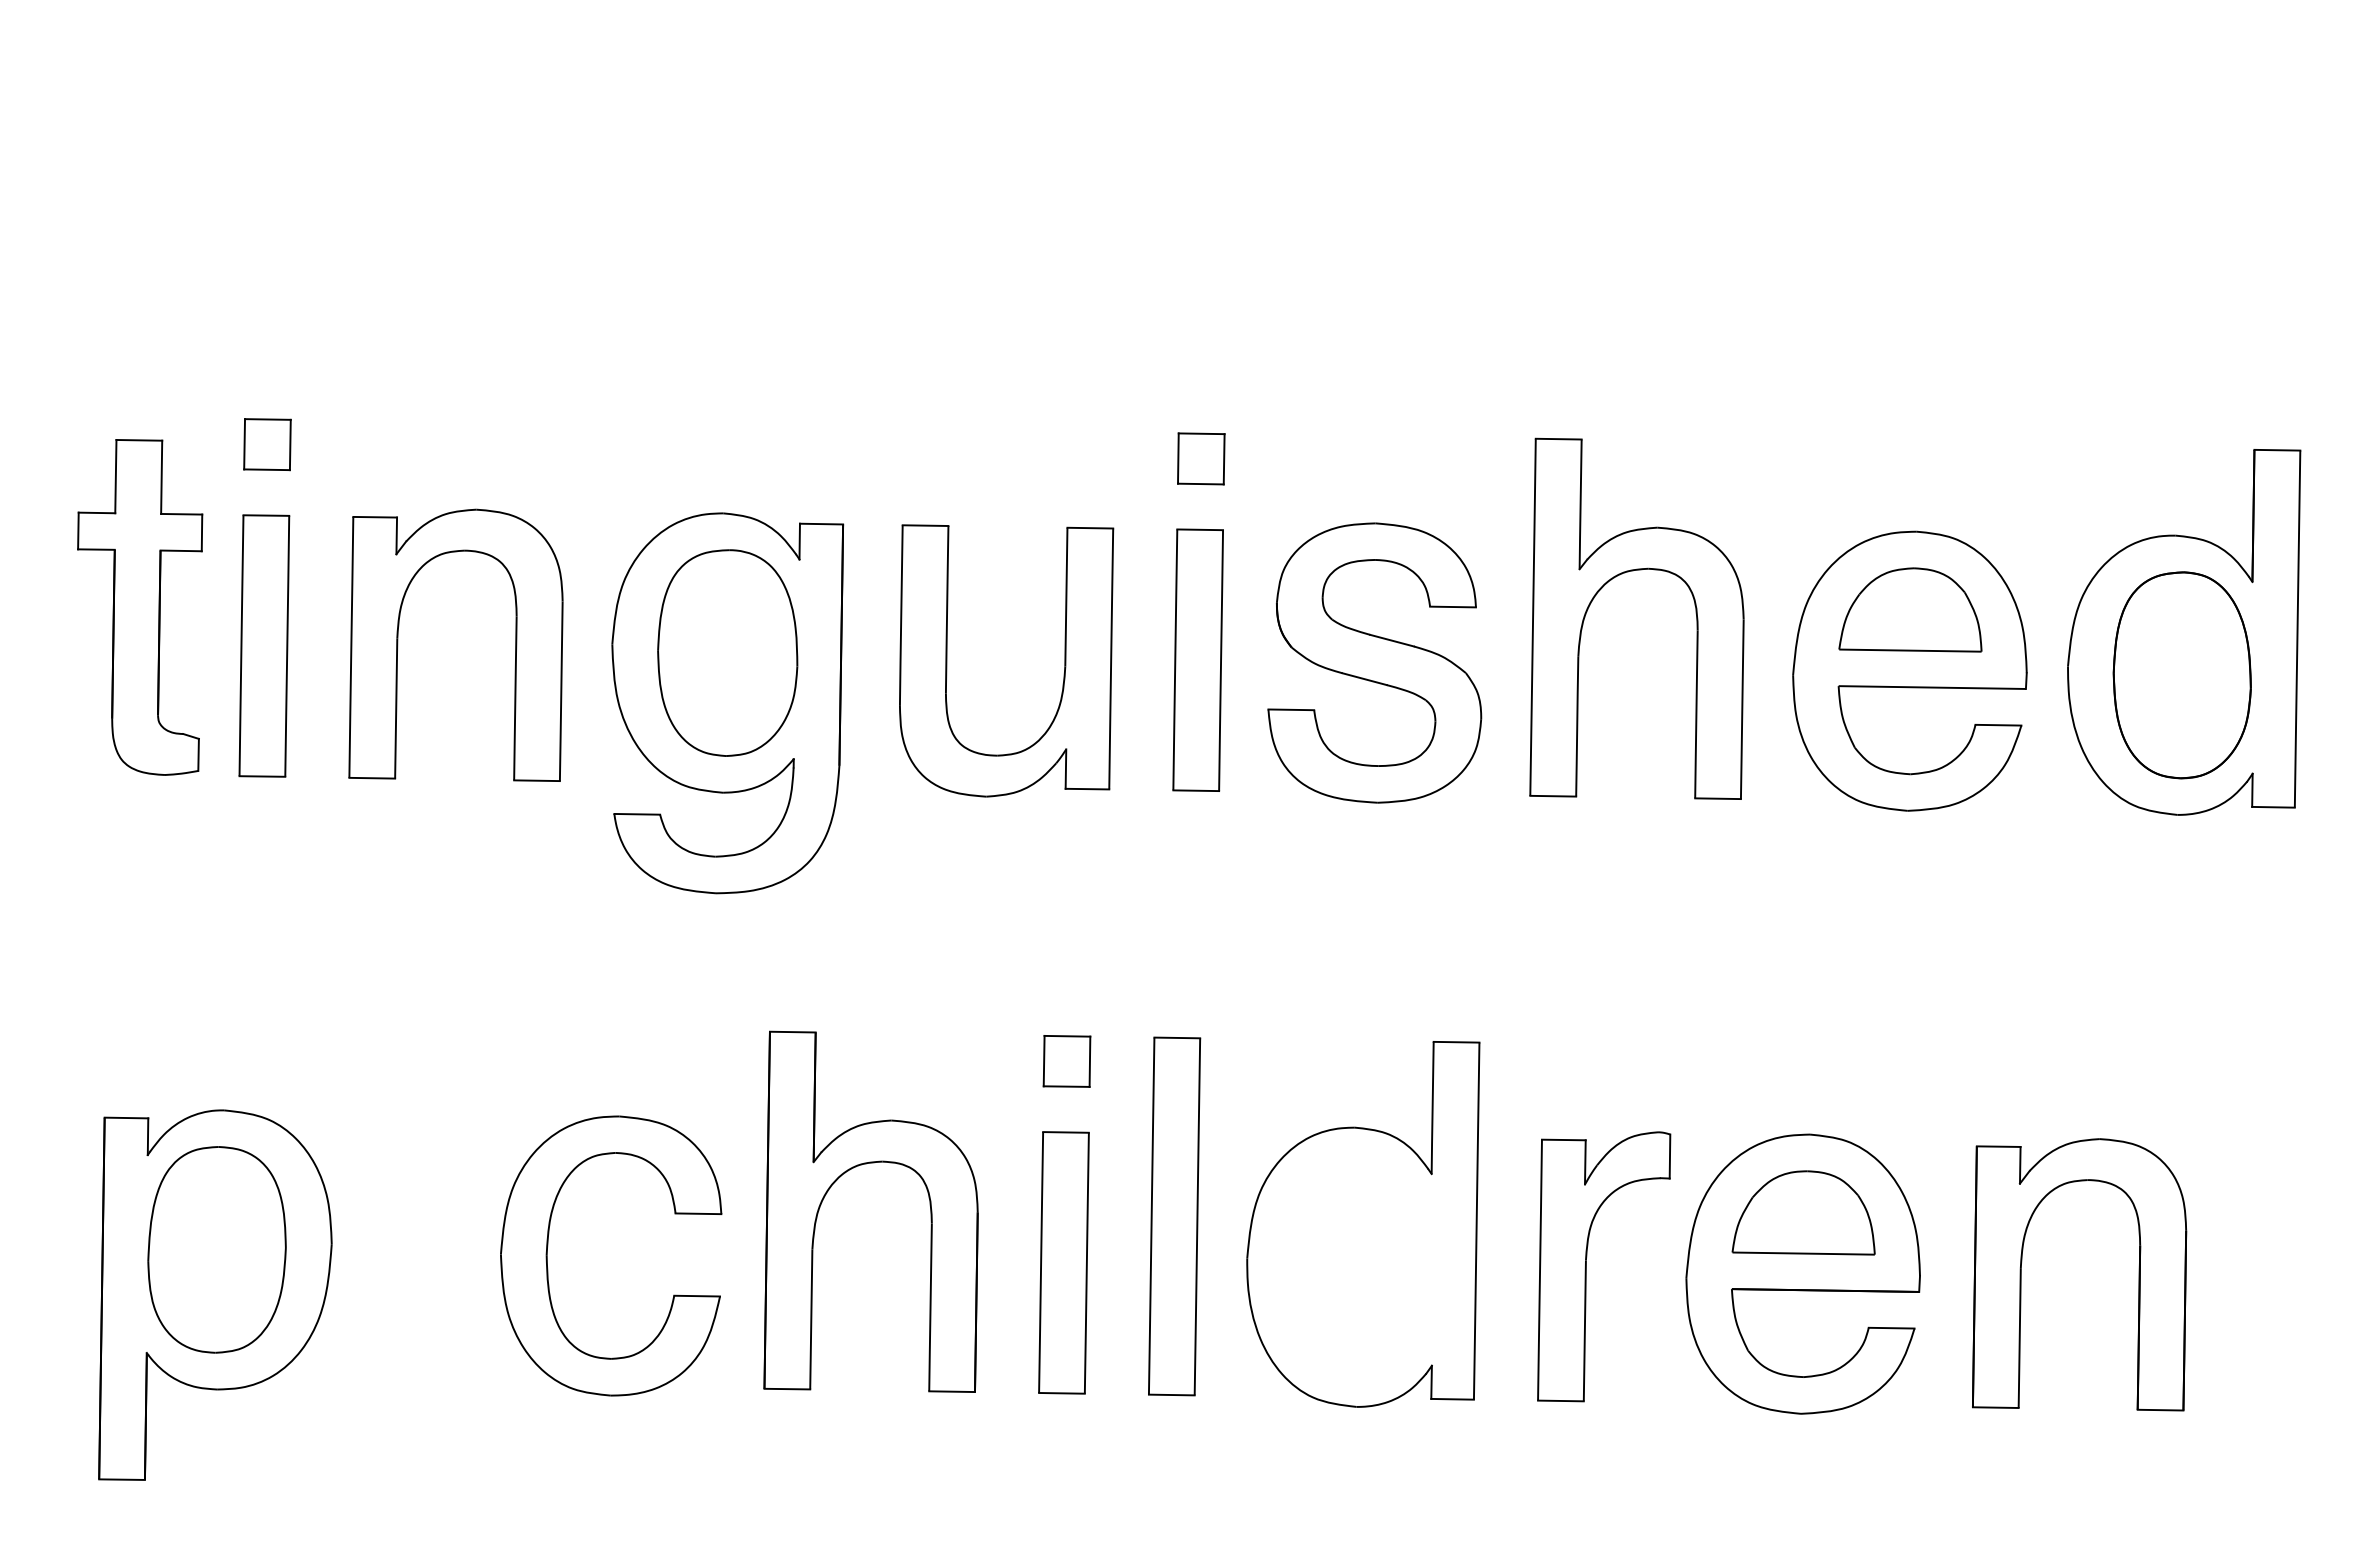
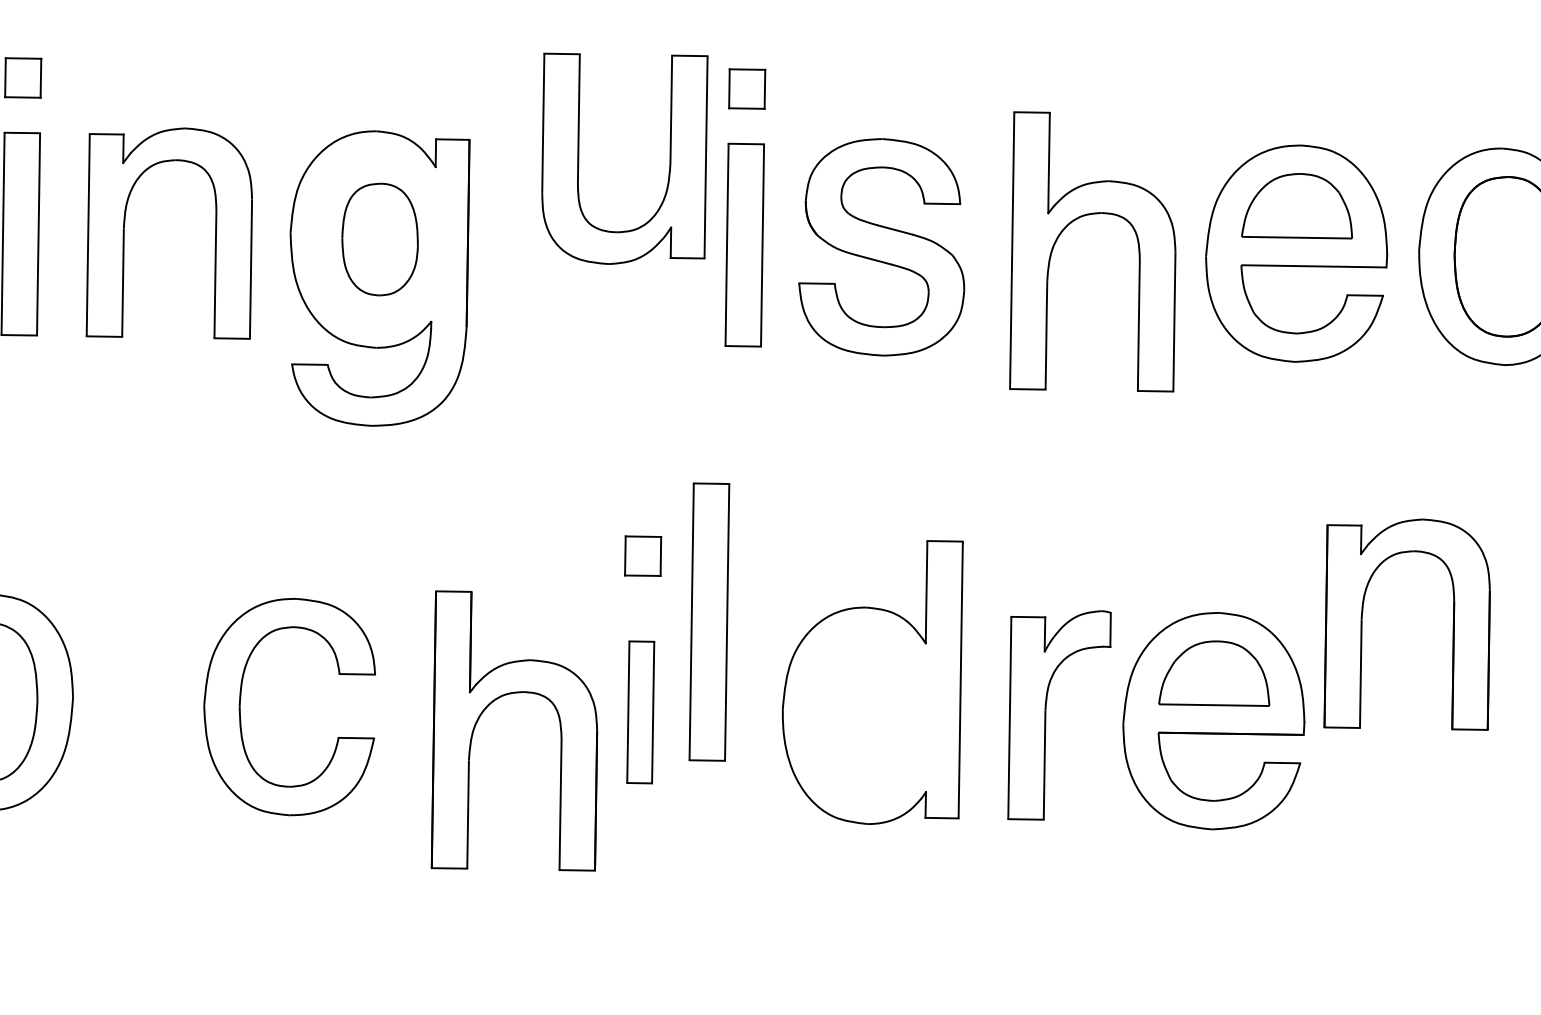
part: (1604, 586) -> (1067, 226), moved
part: (727, 652) -> (379, 239), size x0.7
part: (1064, 660) -> (669, 158), moved
part: (838, 1179) -> (489, 705), moved
part: (1174, 1216) -> (709, 622), moved
part: (1063, 1262) -> (640, 712), size x0.7
part: (2021, 1274) -> (1362, 624), moved

